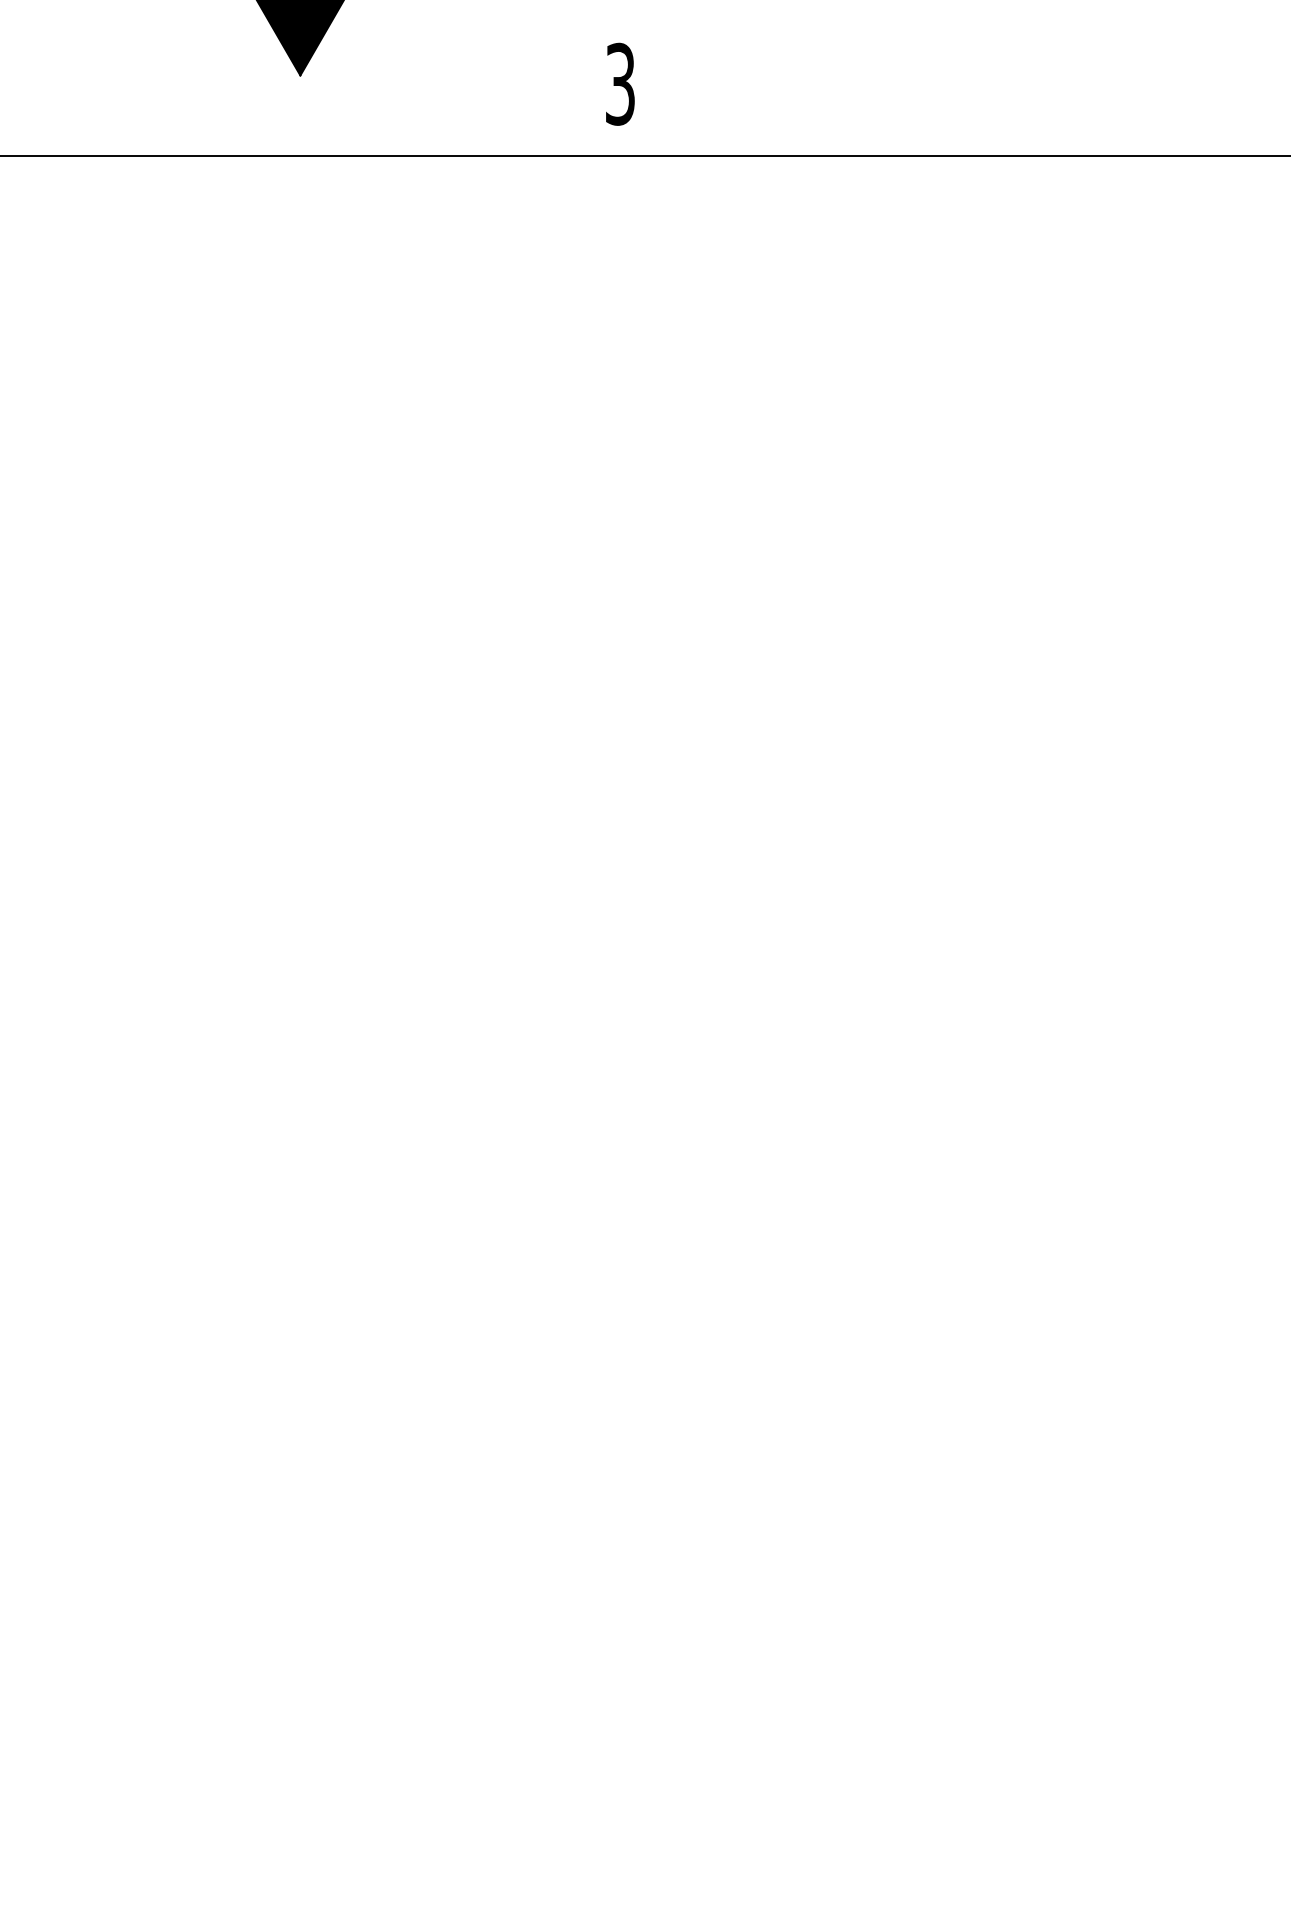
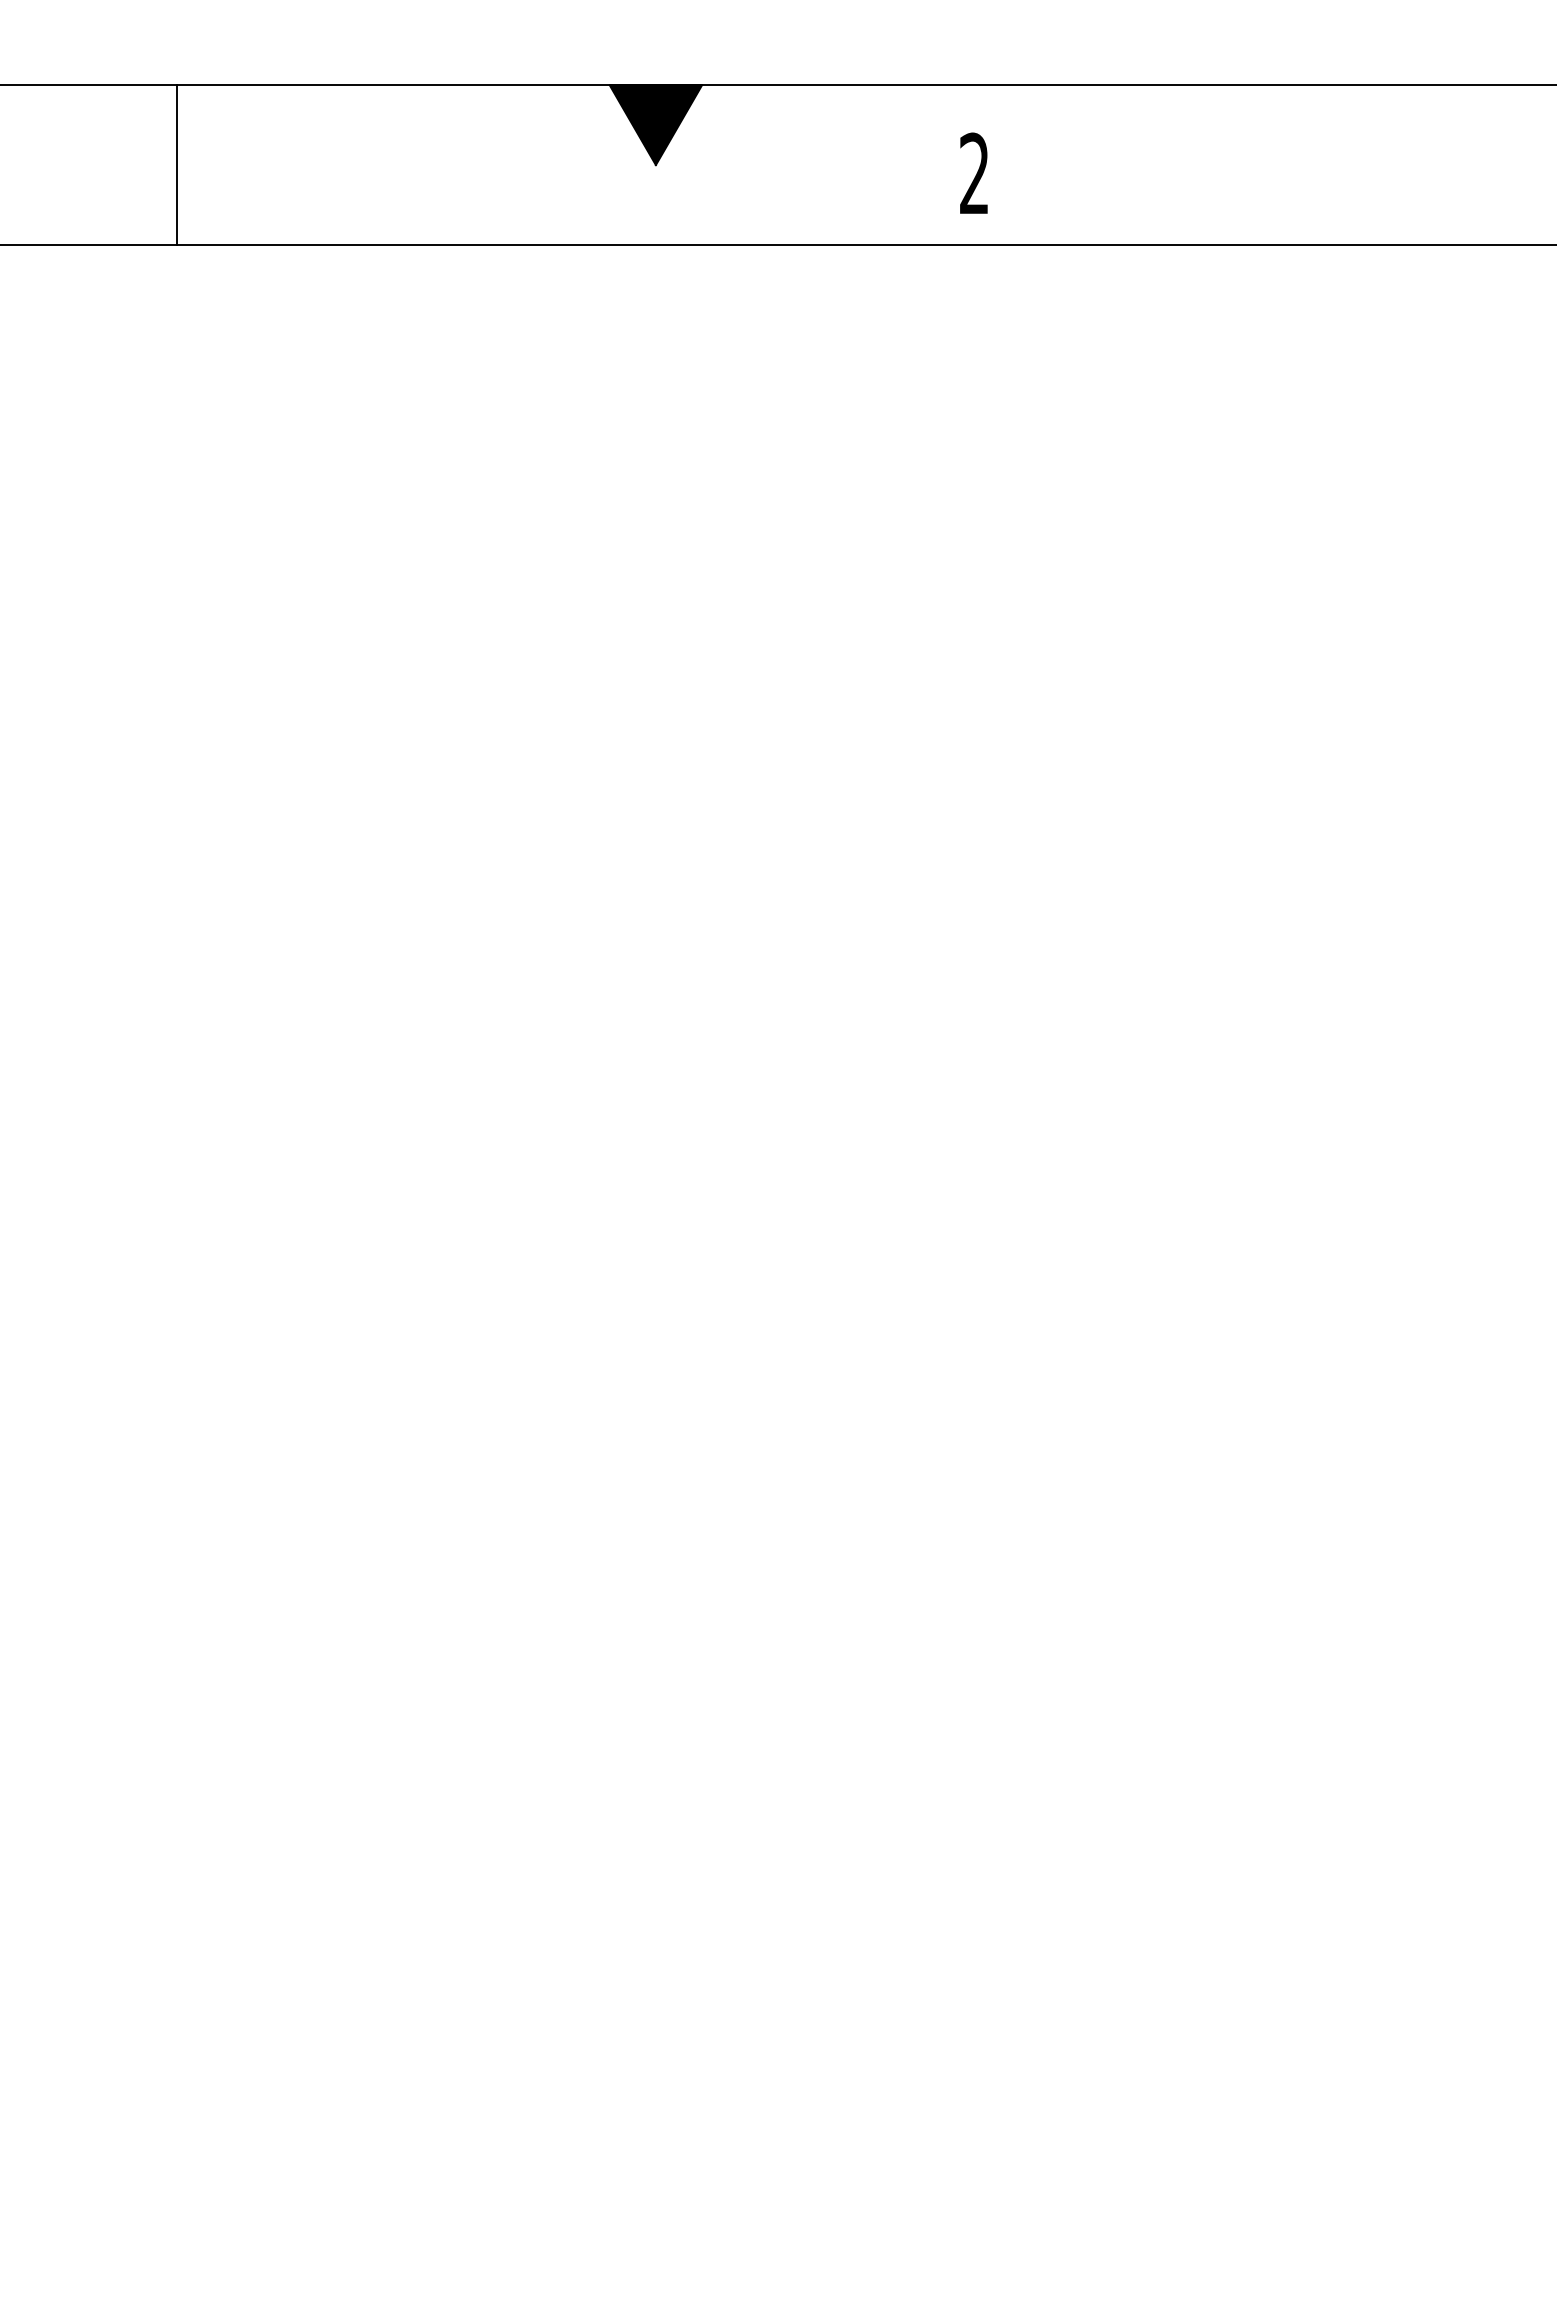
text: (620, 83) -> (974, 173), 3 -> 2

